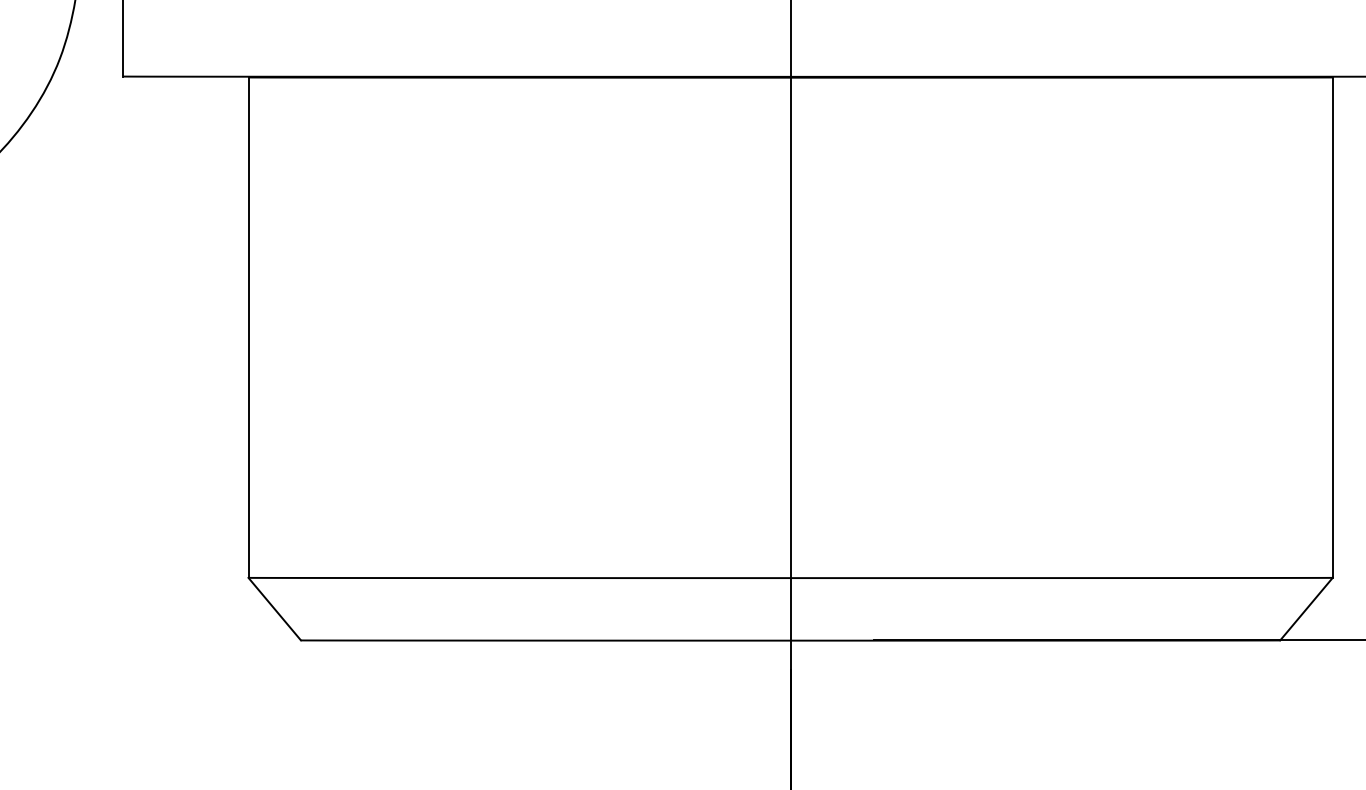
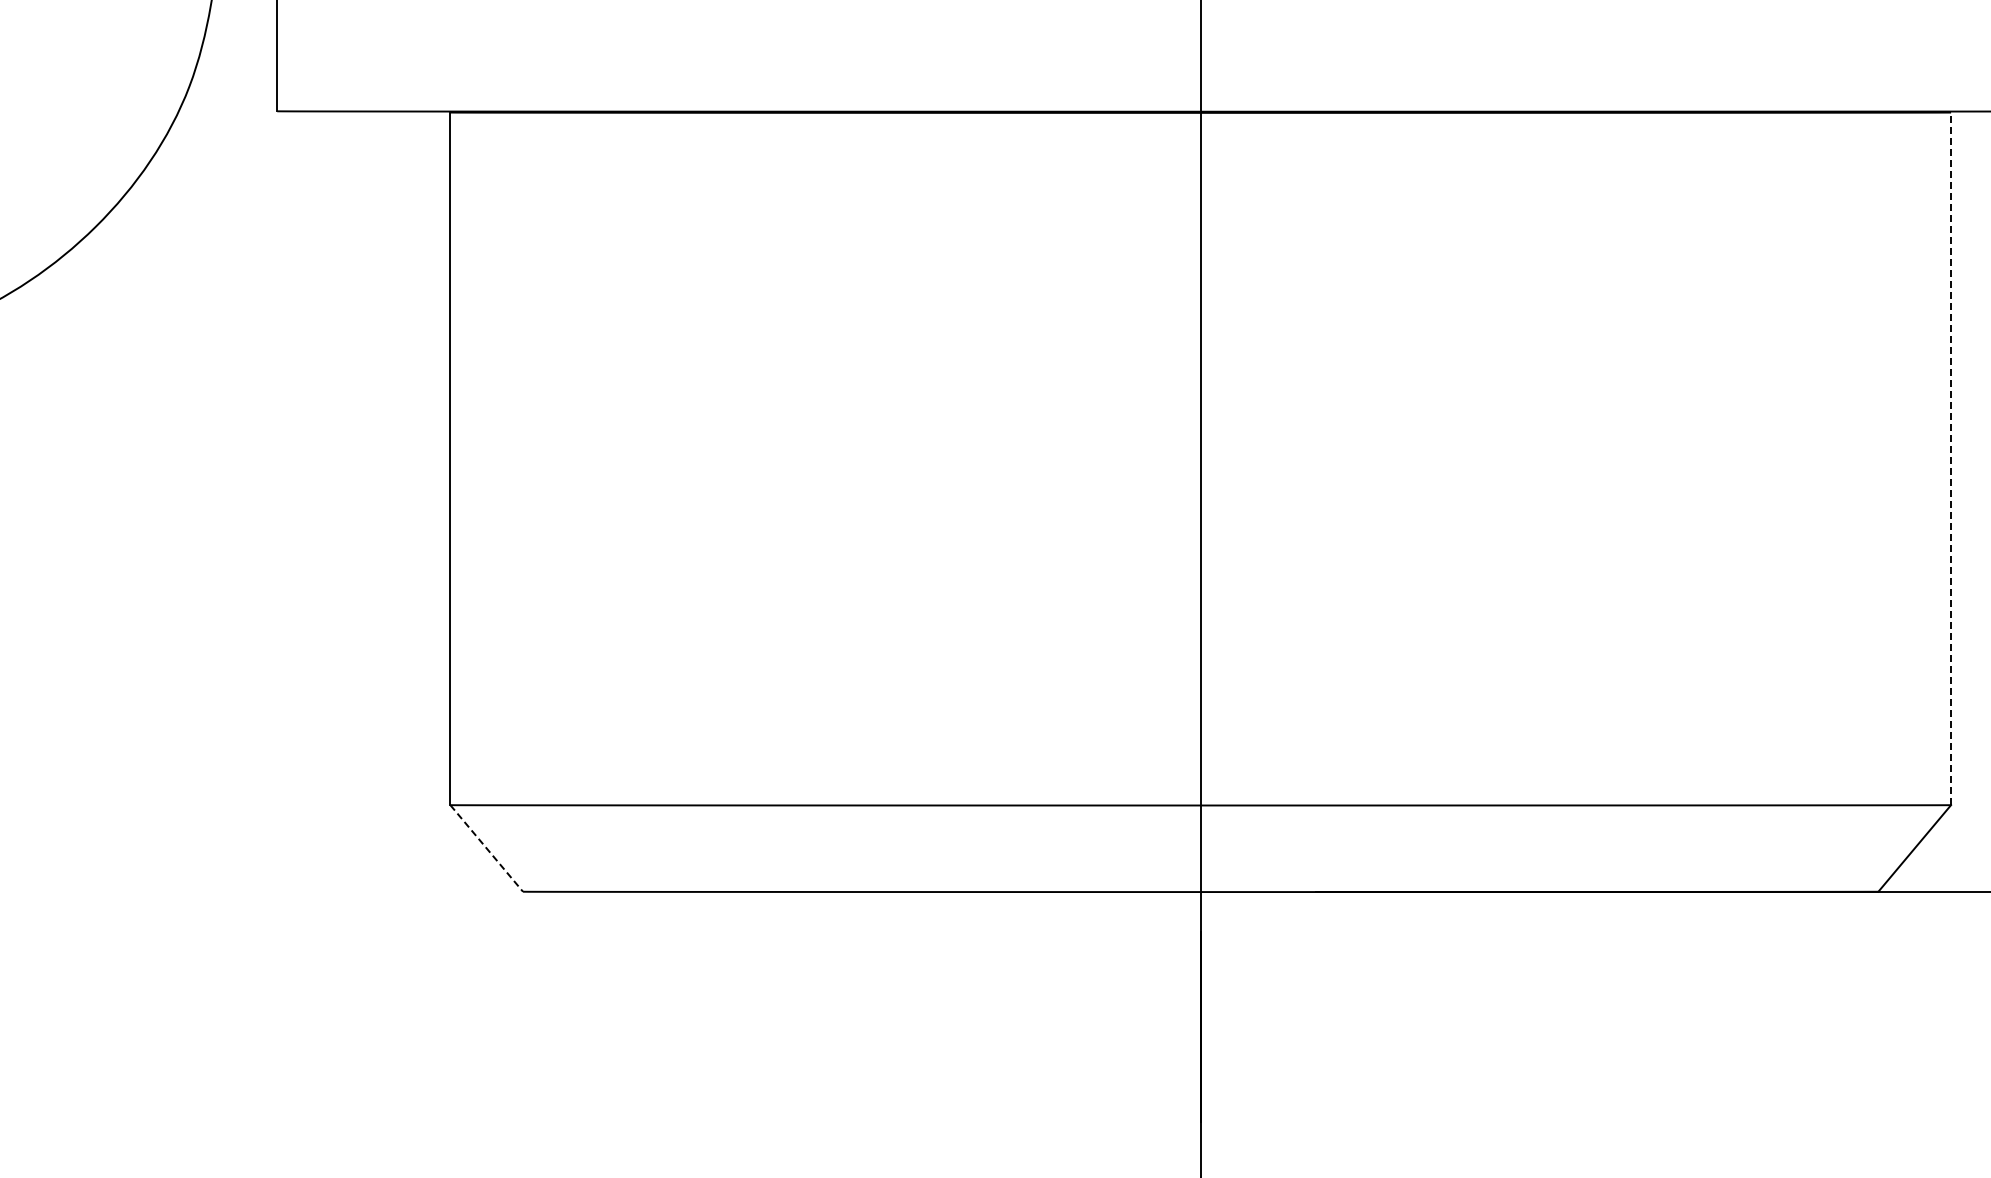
line: (1333, 327) -> (1951, 458), solid -> dashed
line: (274, 609) -> (486, 848), solid -> dashed

